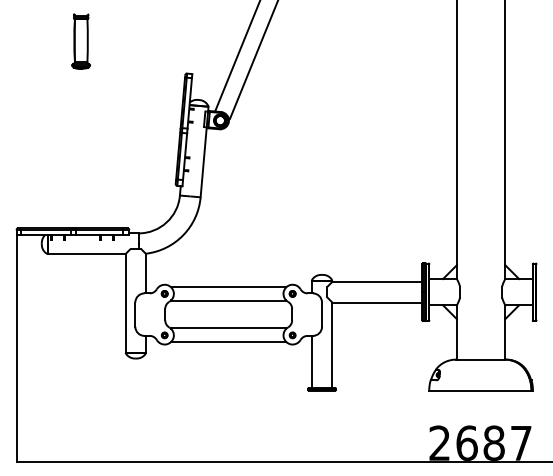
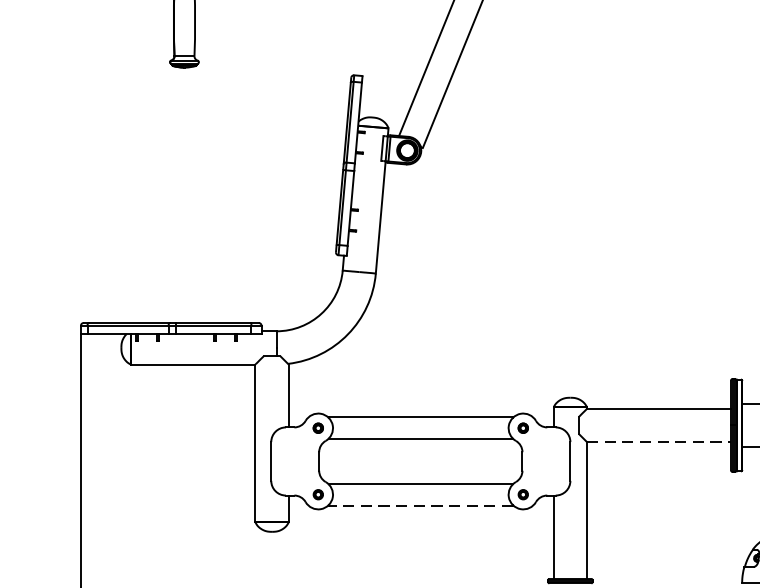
line: (377, 302) -> (659, 442), solid -> dashed
line: (228, 342) -> (420, 506), solid -> dashed

